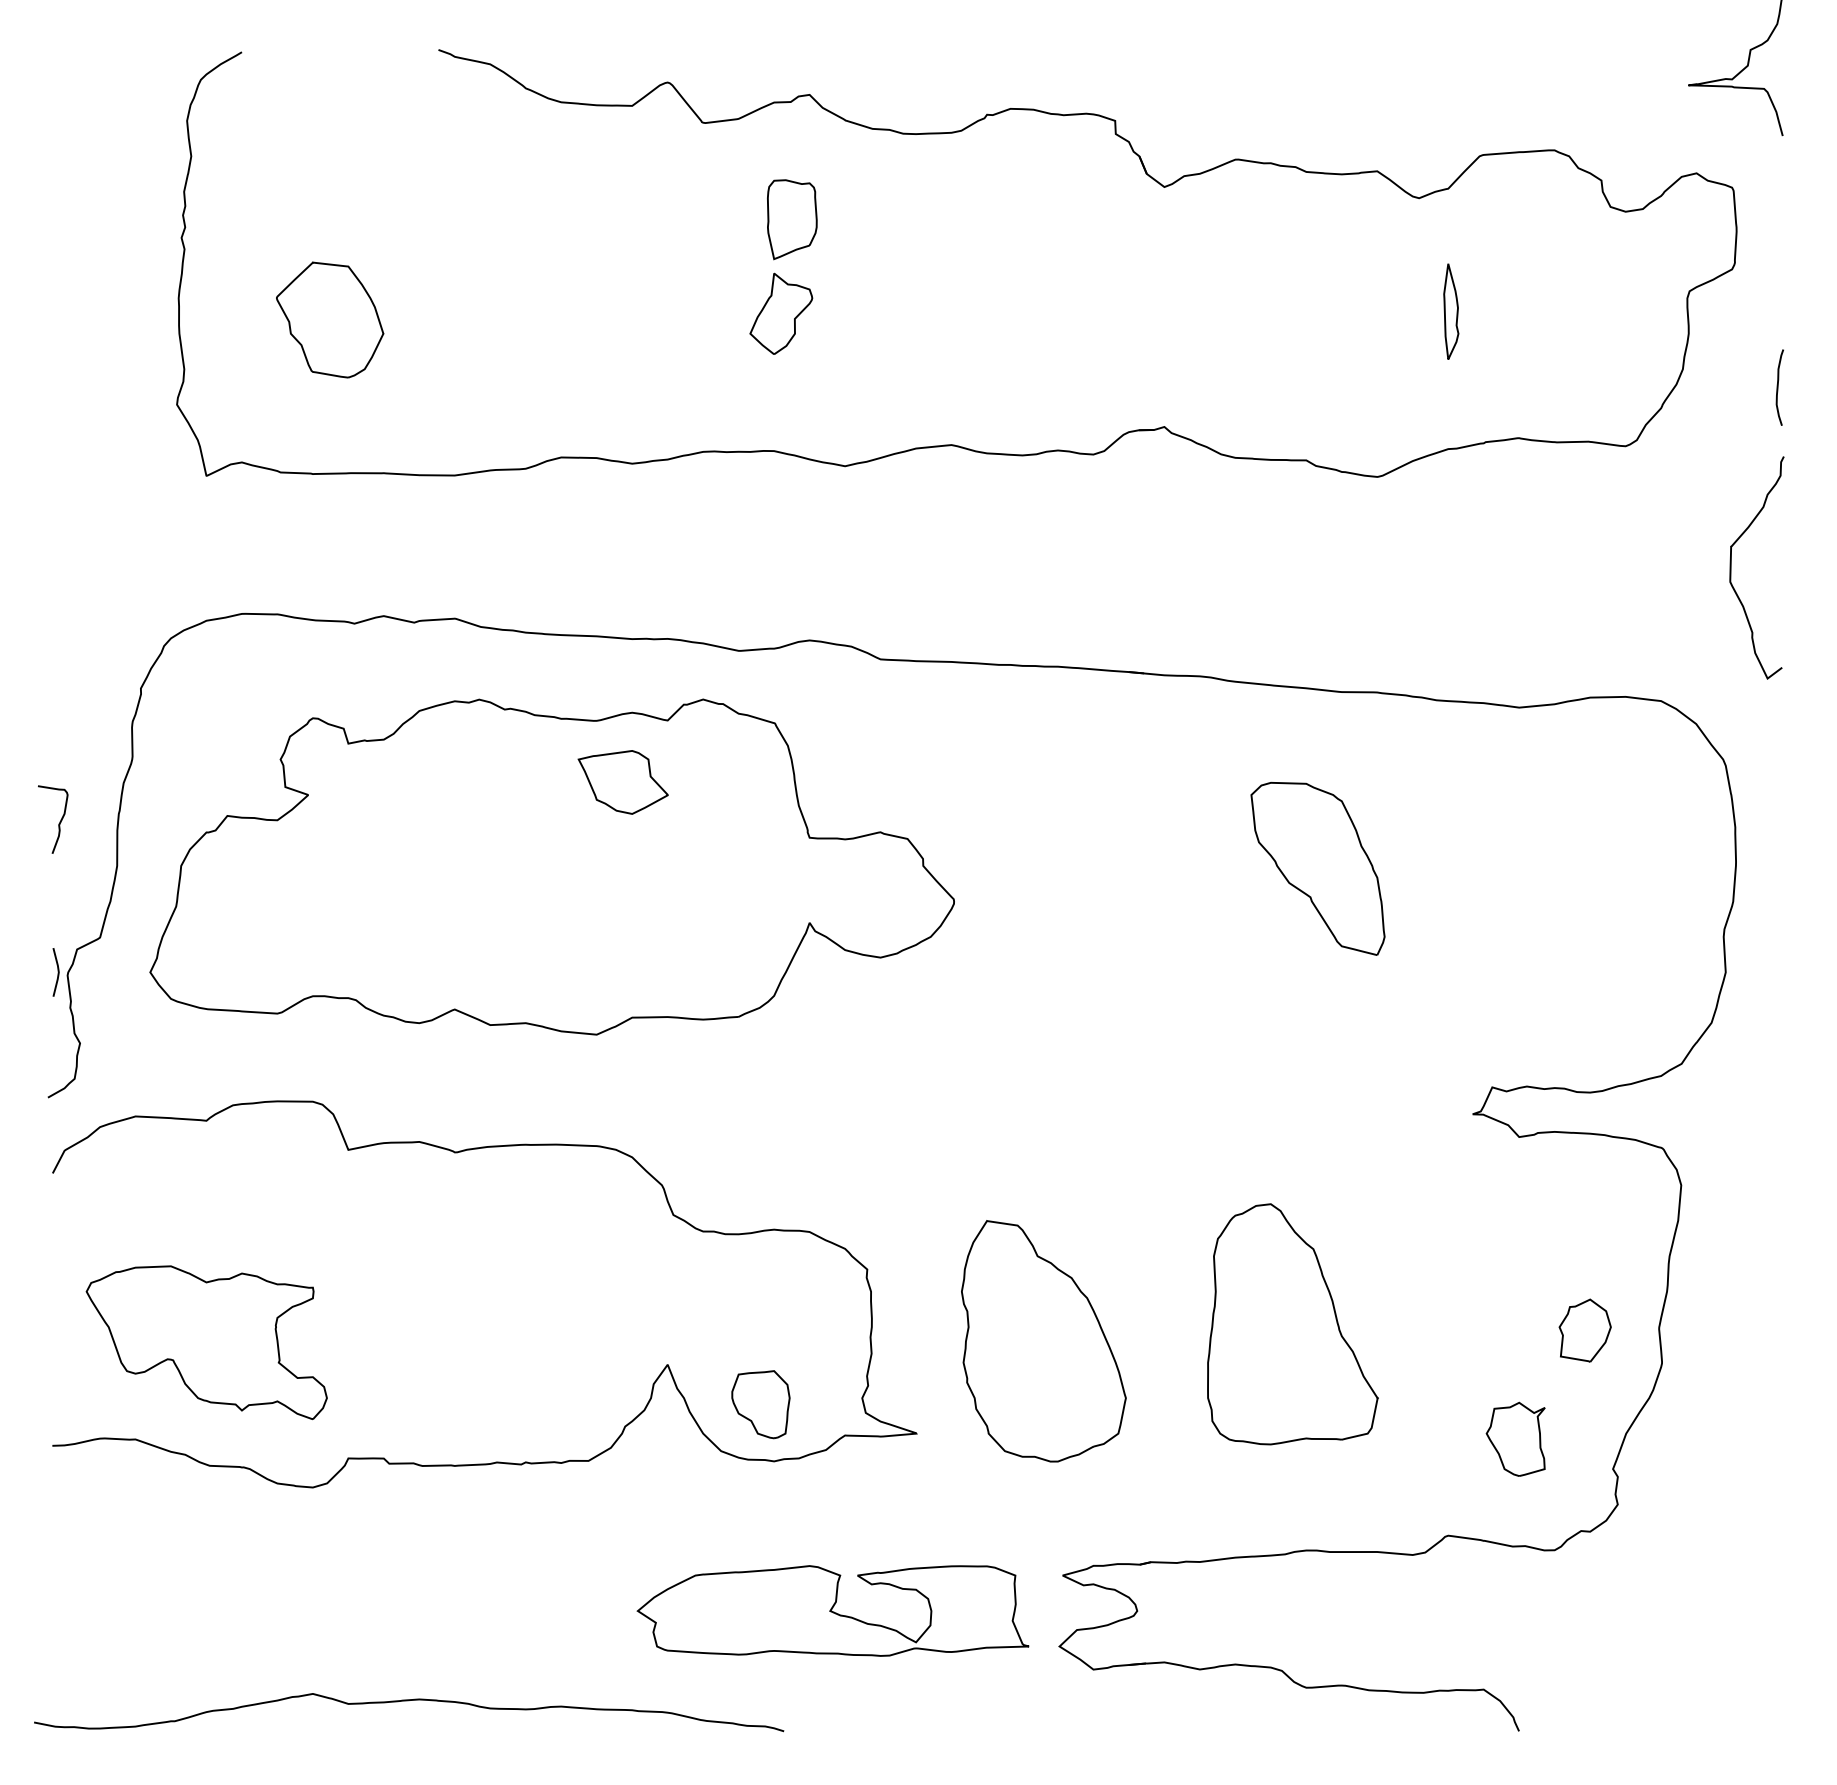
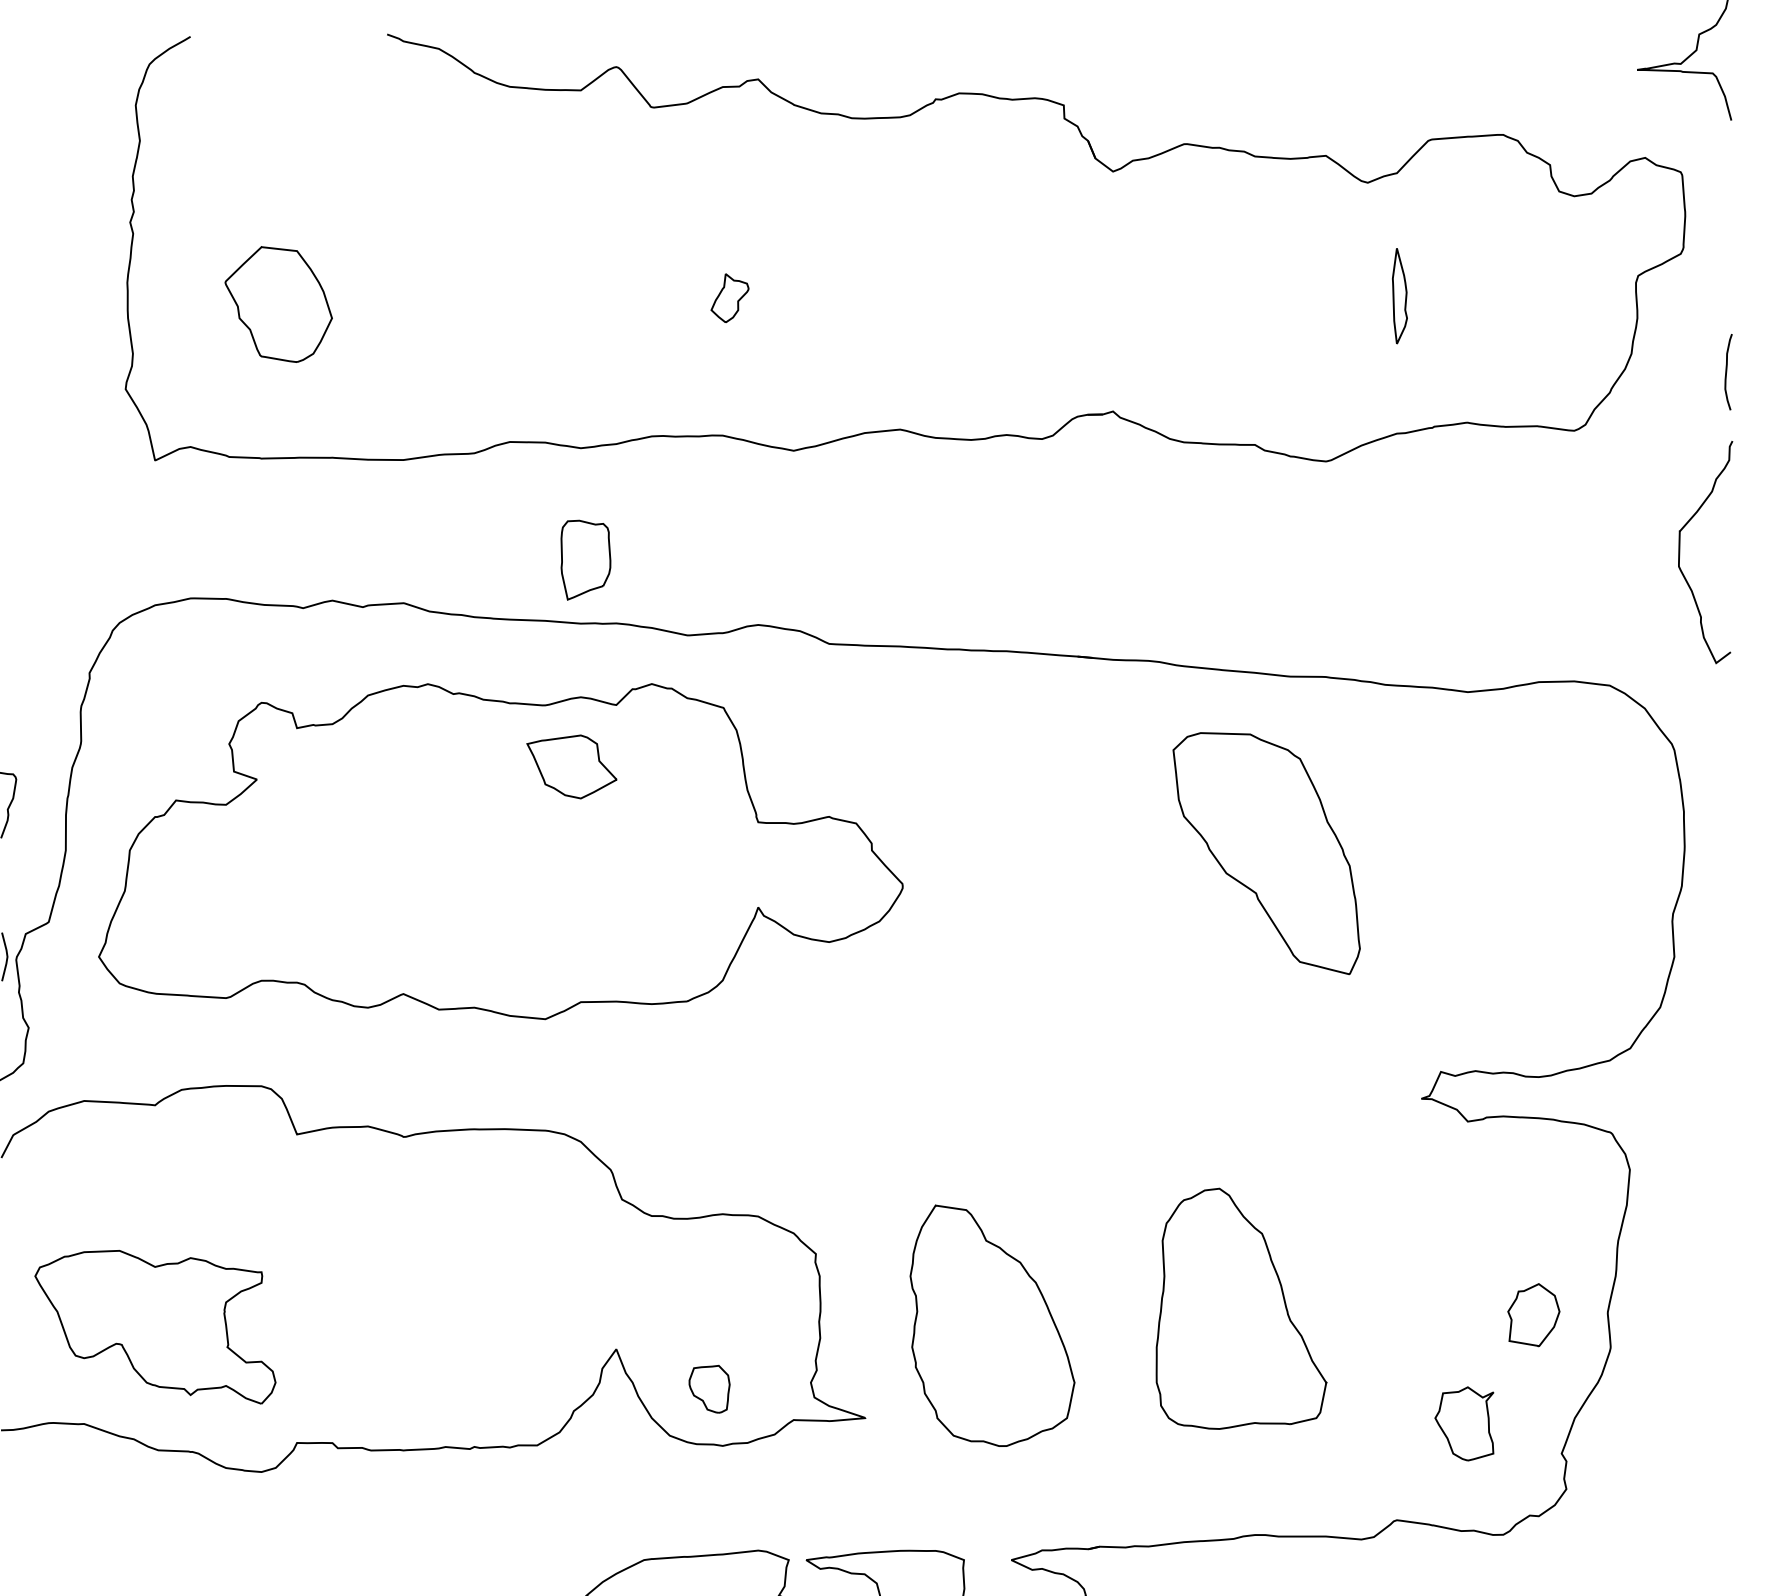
part: (792, 219) -> (586, 560), moved
part: (781, 313) -> (730, 298), size x0.6
part: (1317, 868) -> (1266, 853), size x1.4
part: (760, 1404) -> (709, 1389), size x0.7

